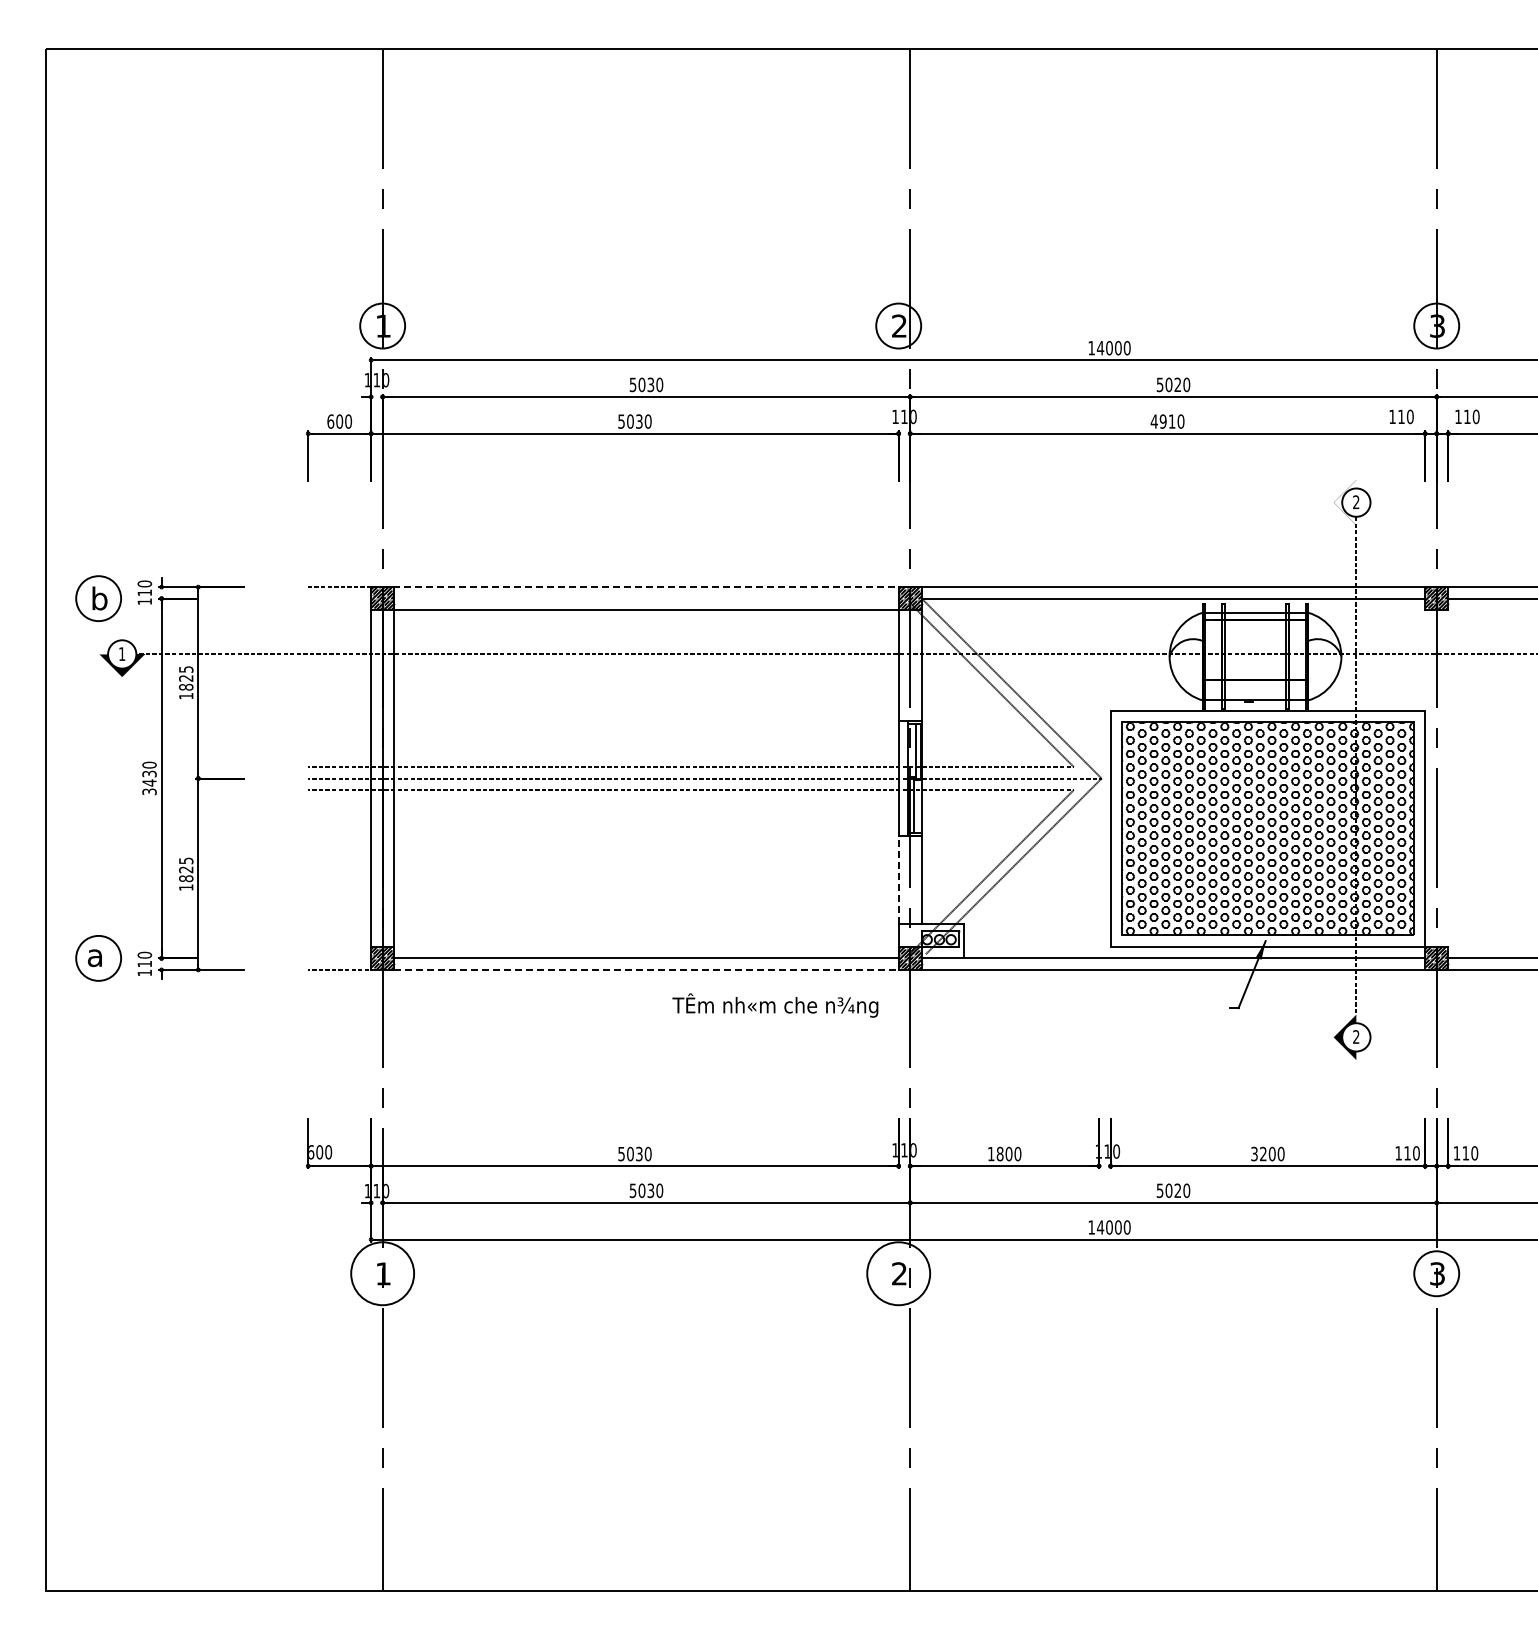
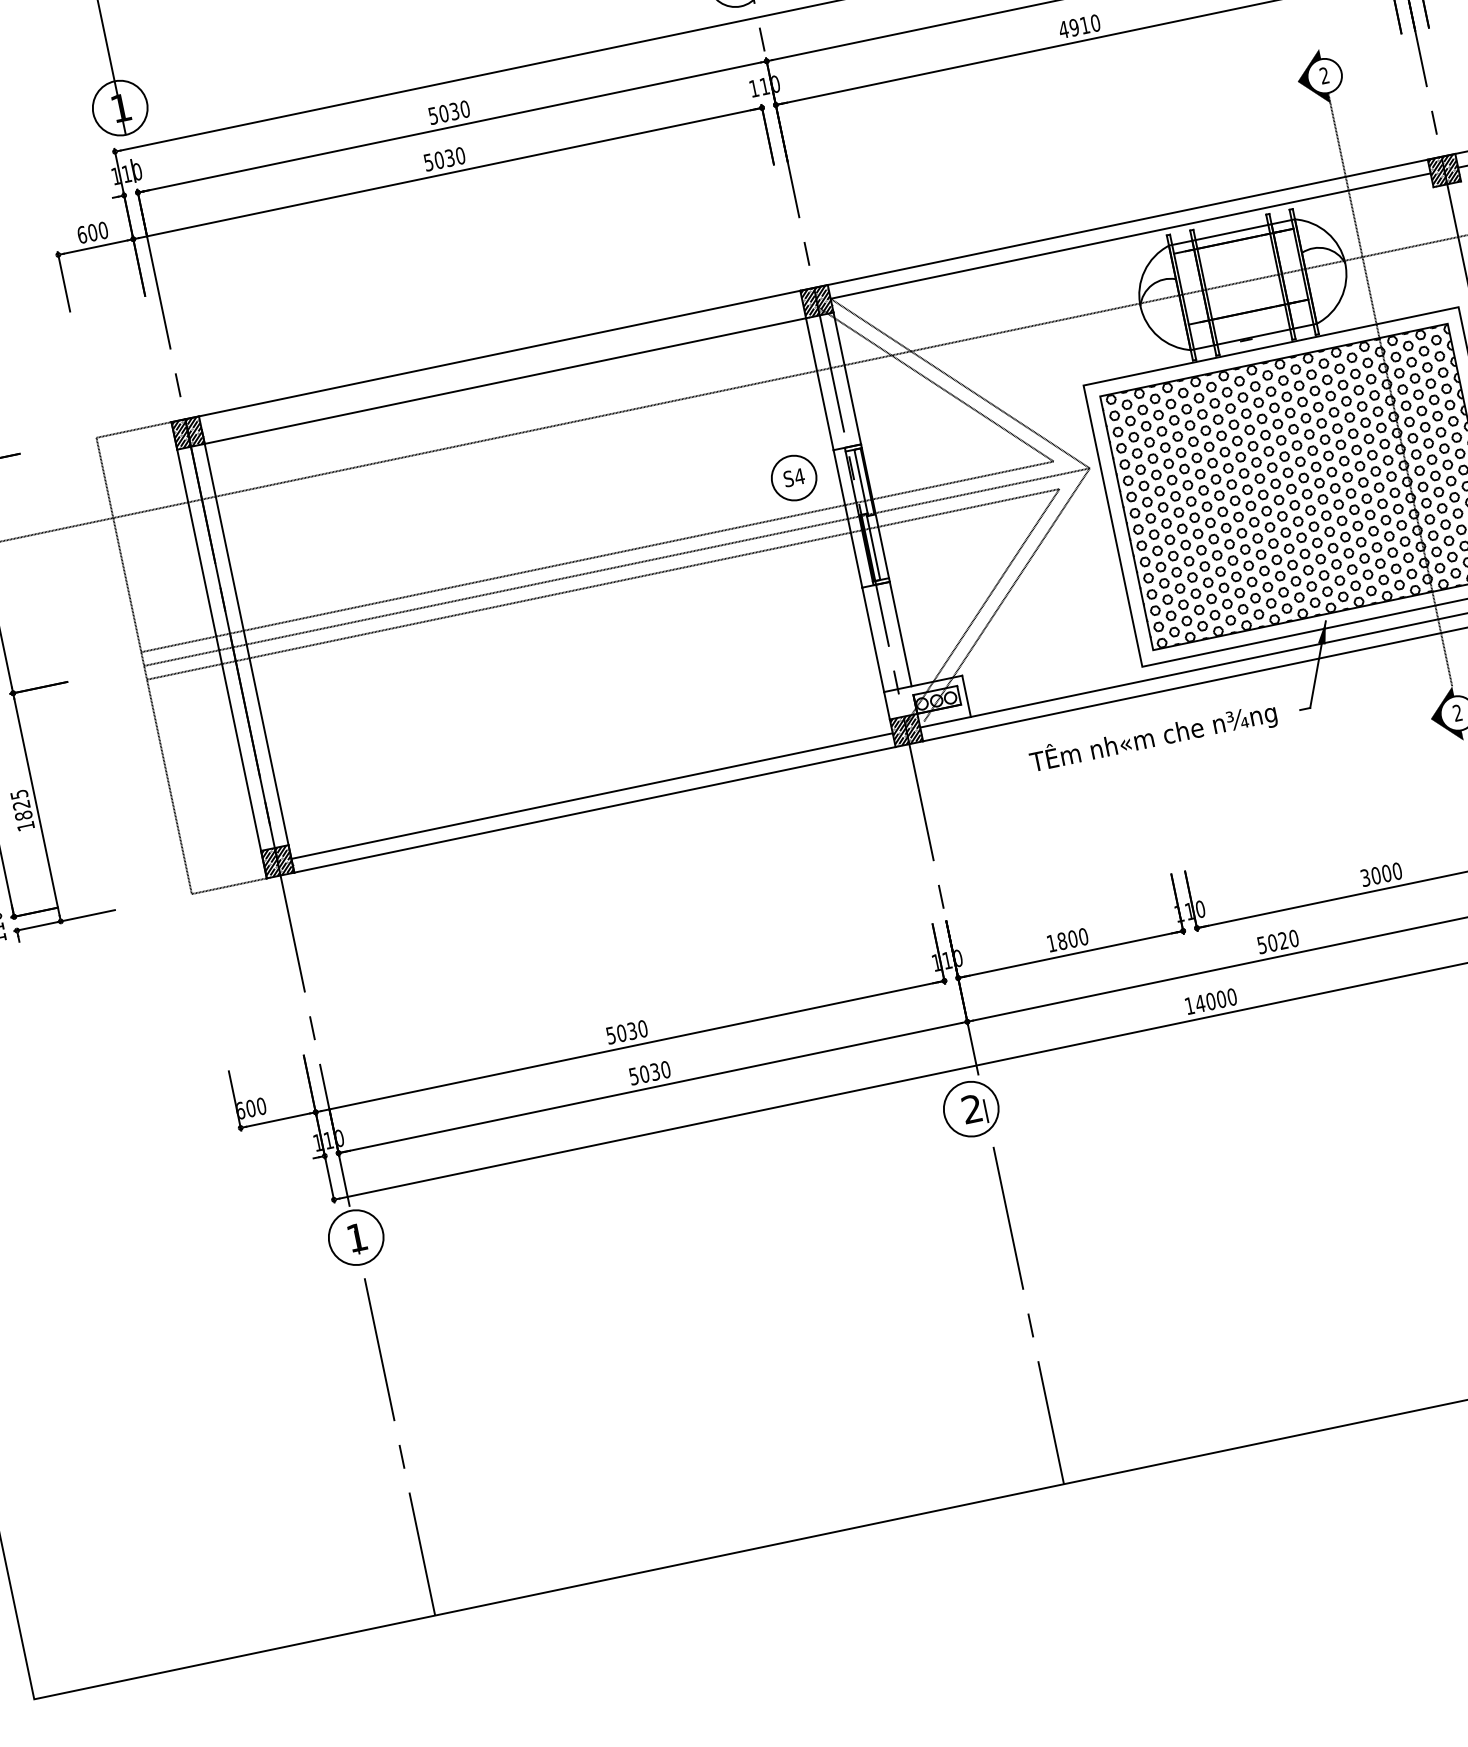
fill: (1344, 502) -> (1310, 78), added
line: (634, 587) -> (485, 357), dashed -> solid
part: (862, 736) -> (794, 477), added
line: (308, 778) -> (144, 665), added
line: (898, 880) -> (873, 640), dashed -> solid
line: (646, 969) -> (594, 809), dashed -> solid
text: (775, 1005) -> (1153, 737), moved
text: (1263, 1153) -> (1376, 875), 3200 -> 3000
circle: (382, 1273) -> (355, 1237), size x0.71
circle: (898, 1273) -> (970, 1108), size x0.71

